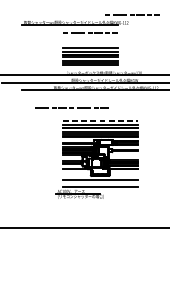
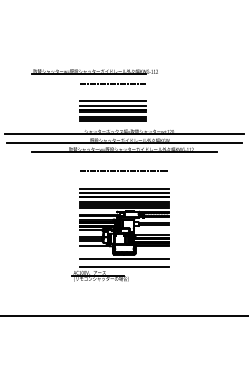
line: (132, 15) -> (162, 62), removed
line: (71, 108) -> (123, 170), moved
line: (100, 120) -> (124, 188), dashed -> solid

